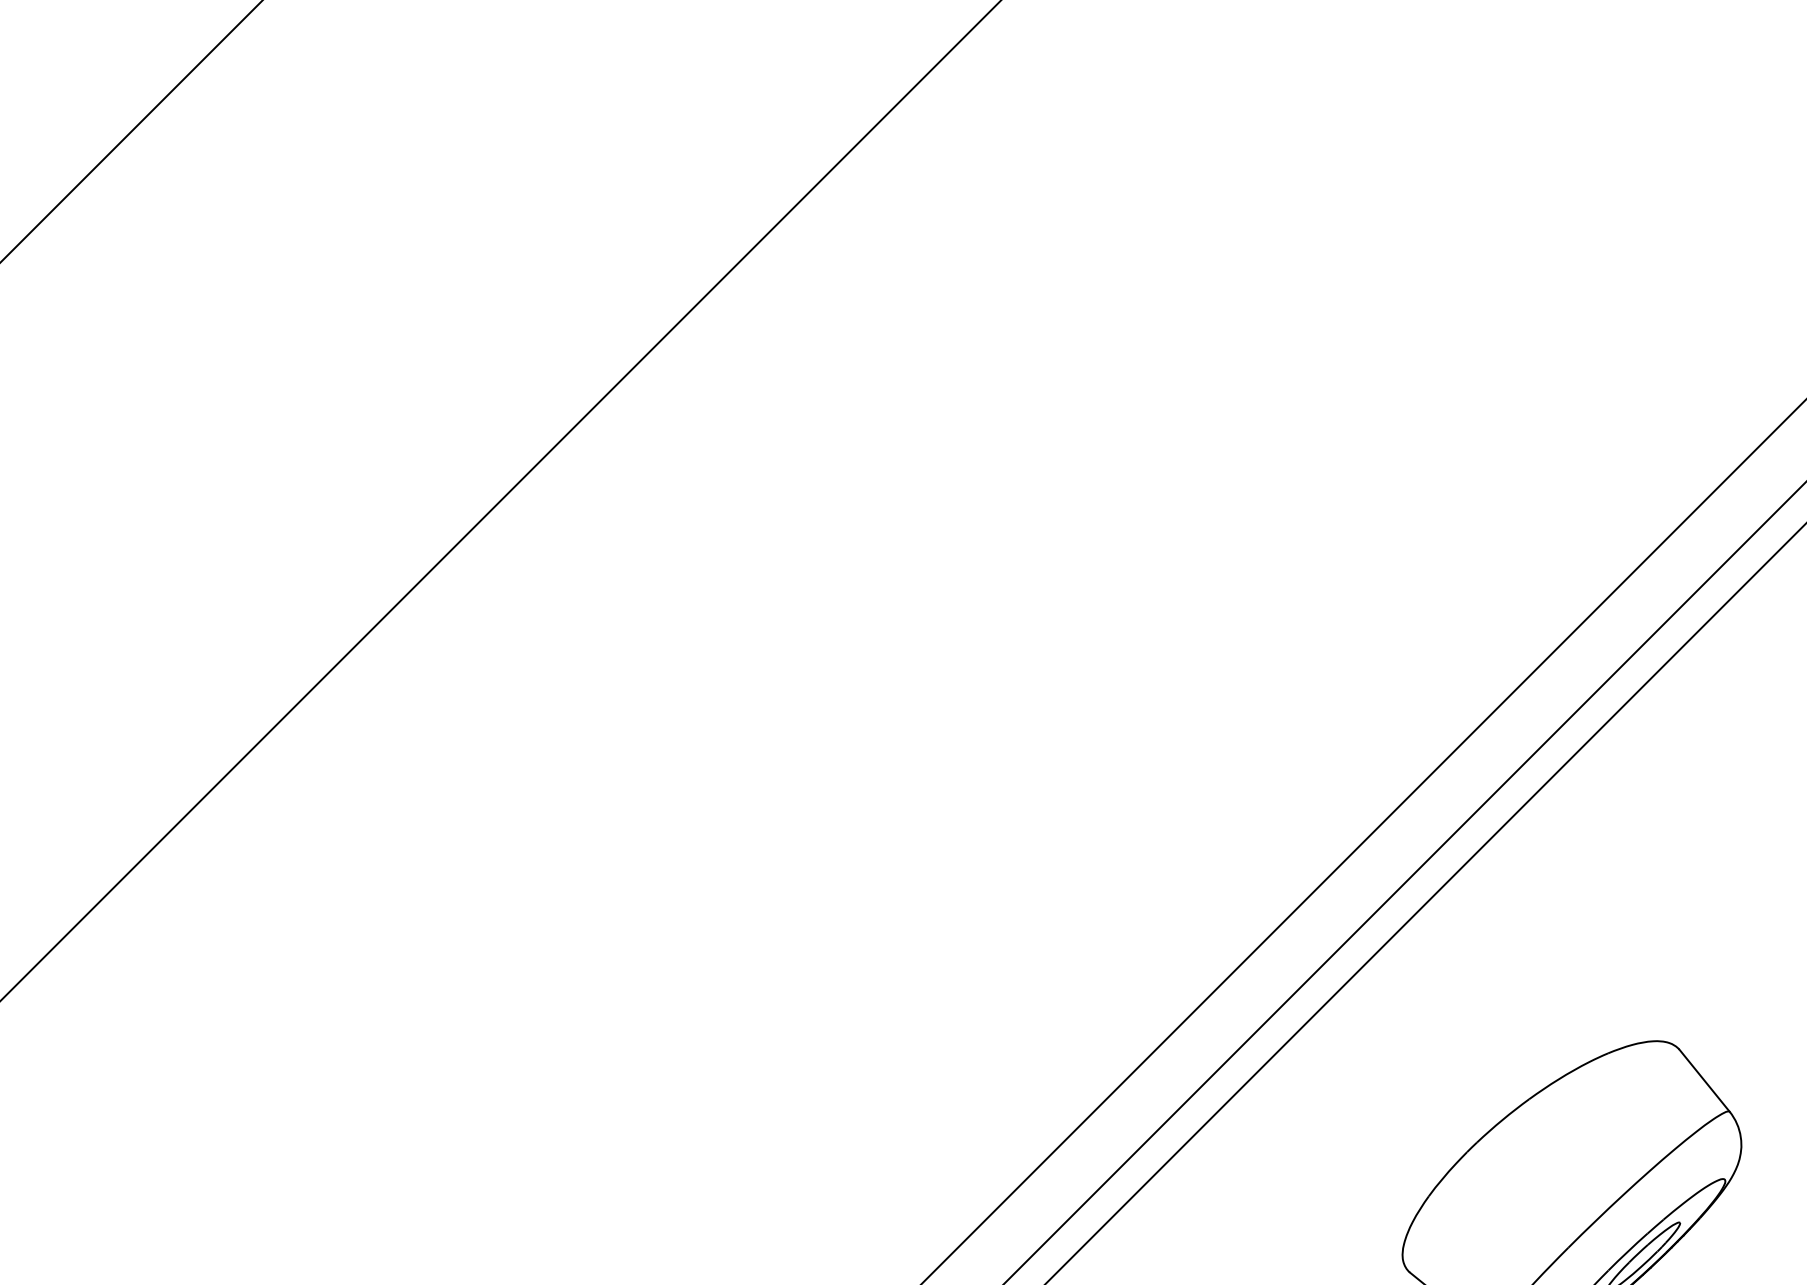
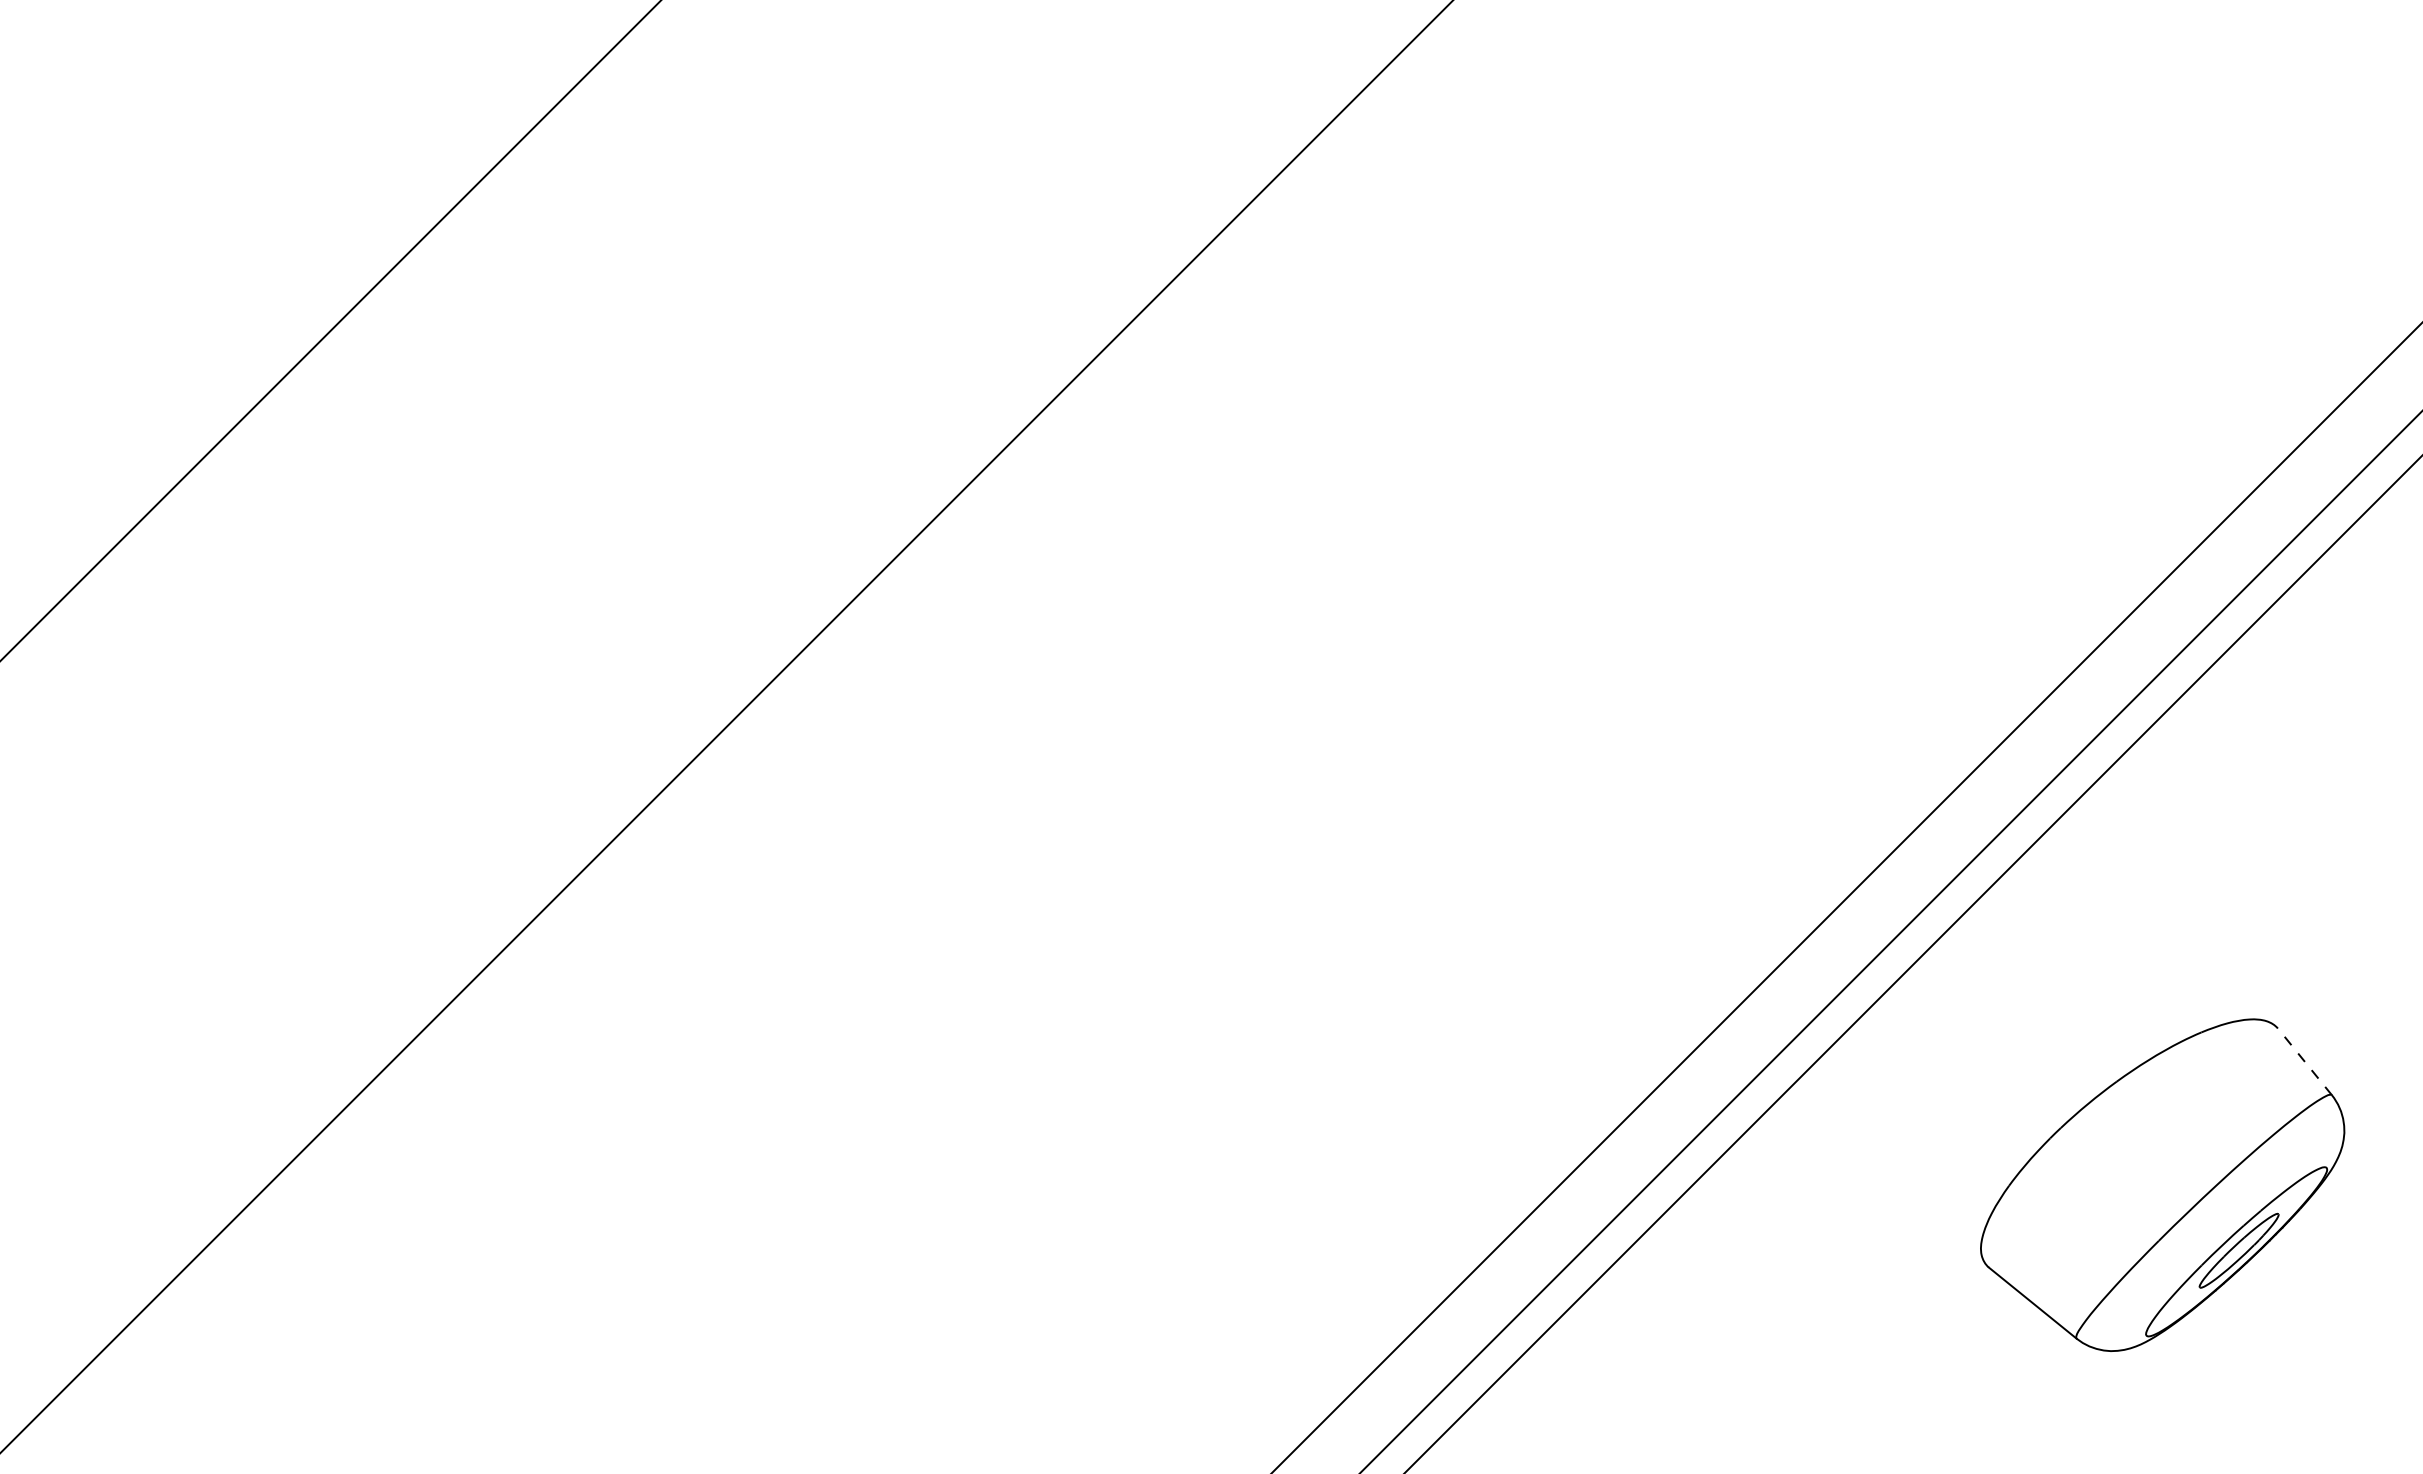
line: (1704, 1080) -> (2304, 1061), solid -> dashed

